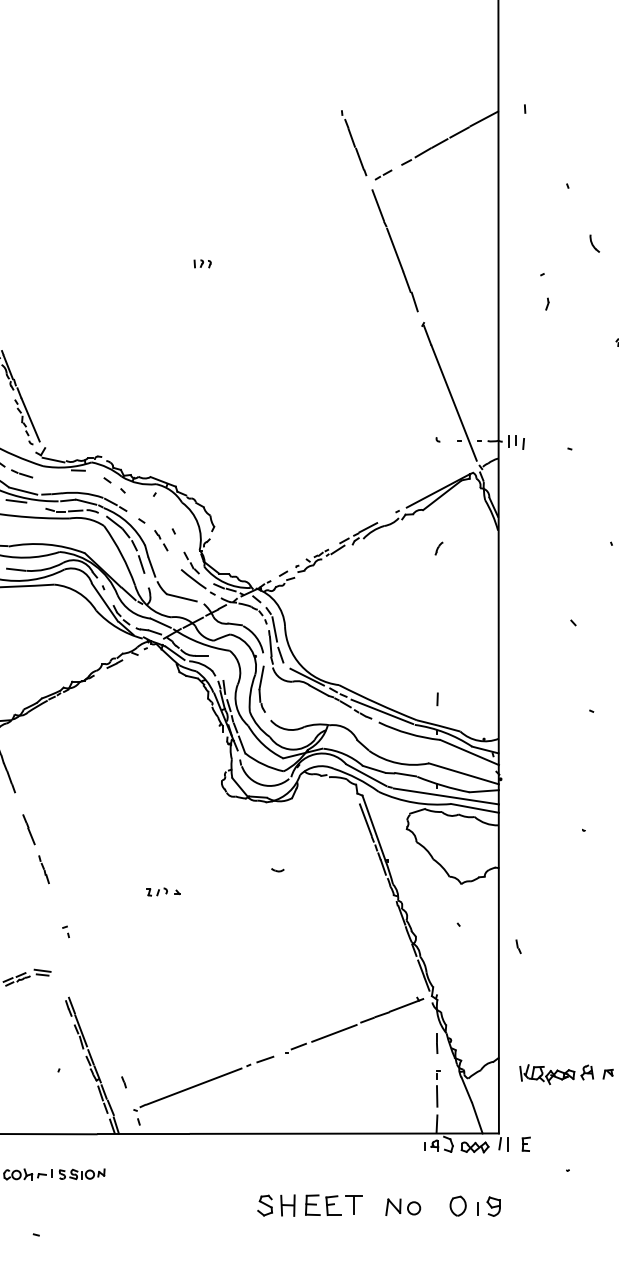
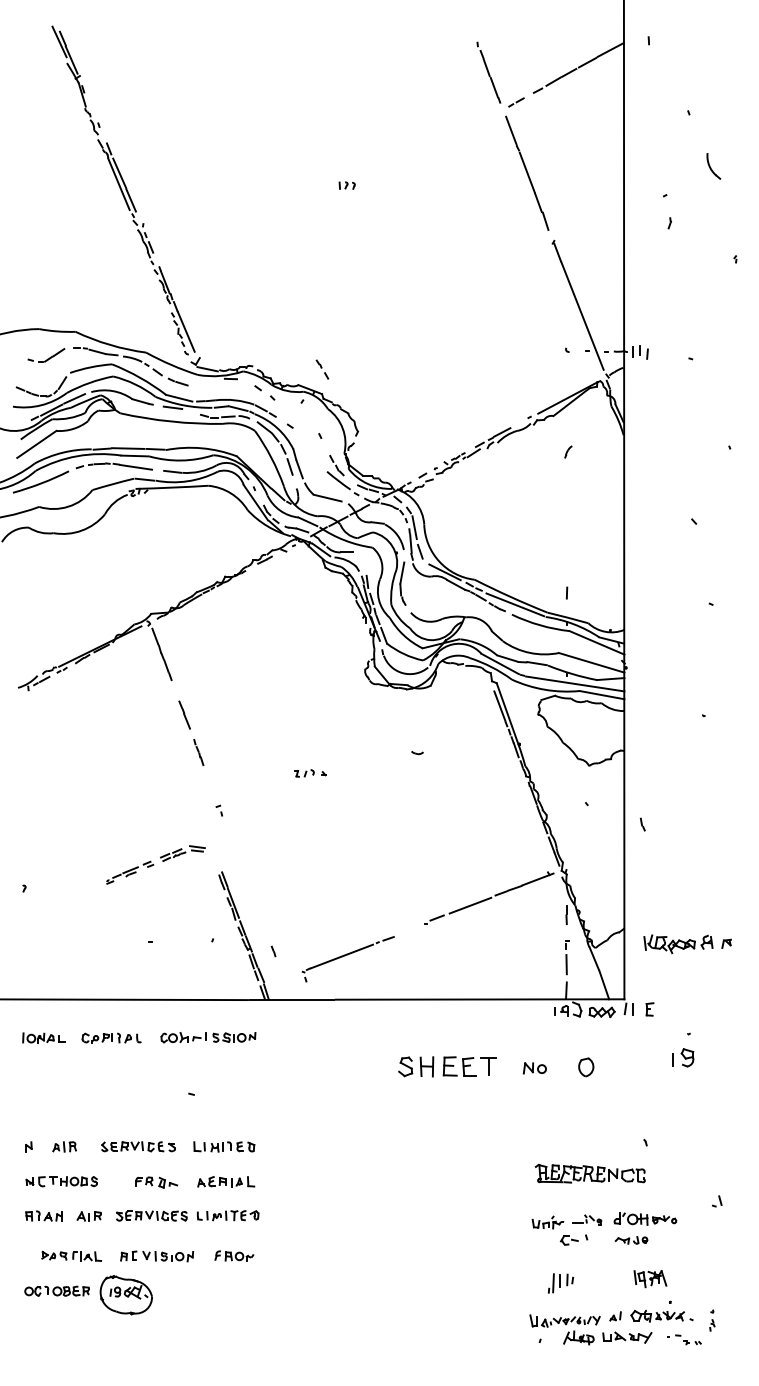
part: (595, 243) -> (714, 166), size x1.6
part: (161, 540) -> (322, 369), moved
part: (204, 1089) -> (348, 958), size x0.7
part: (489, 1206) -> (683, 1057), moved
part: (402, 1207) -> (534, 1068), size x0.7

